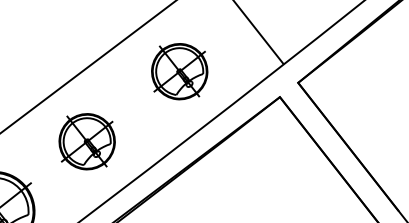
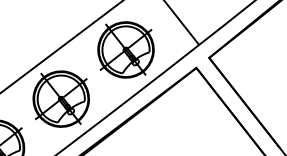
part: (179, 71) -> (125, 49), size x1.43
part: (86, 141) -> (60, 99), size x1.43

